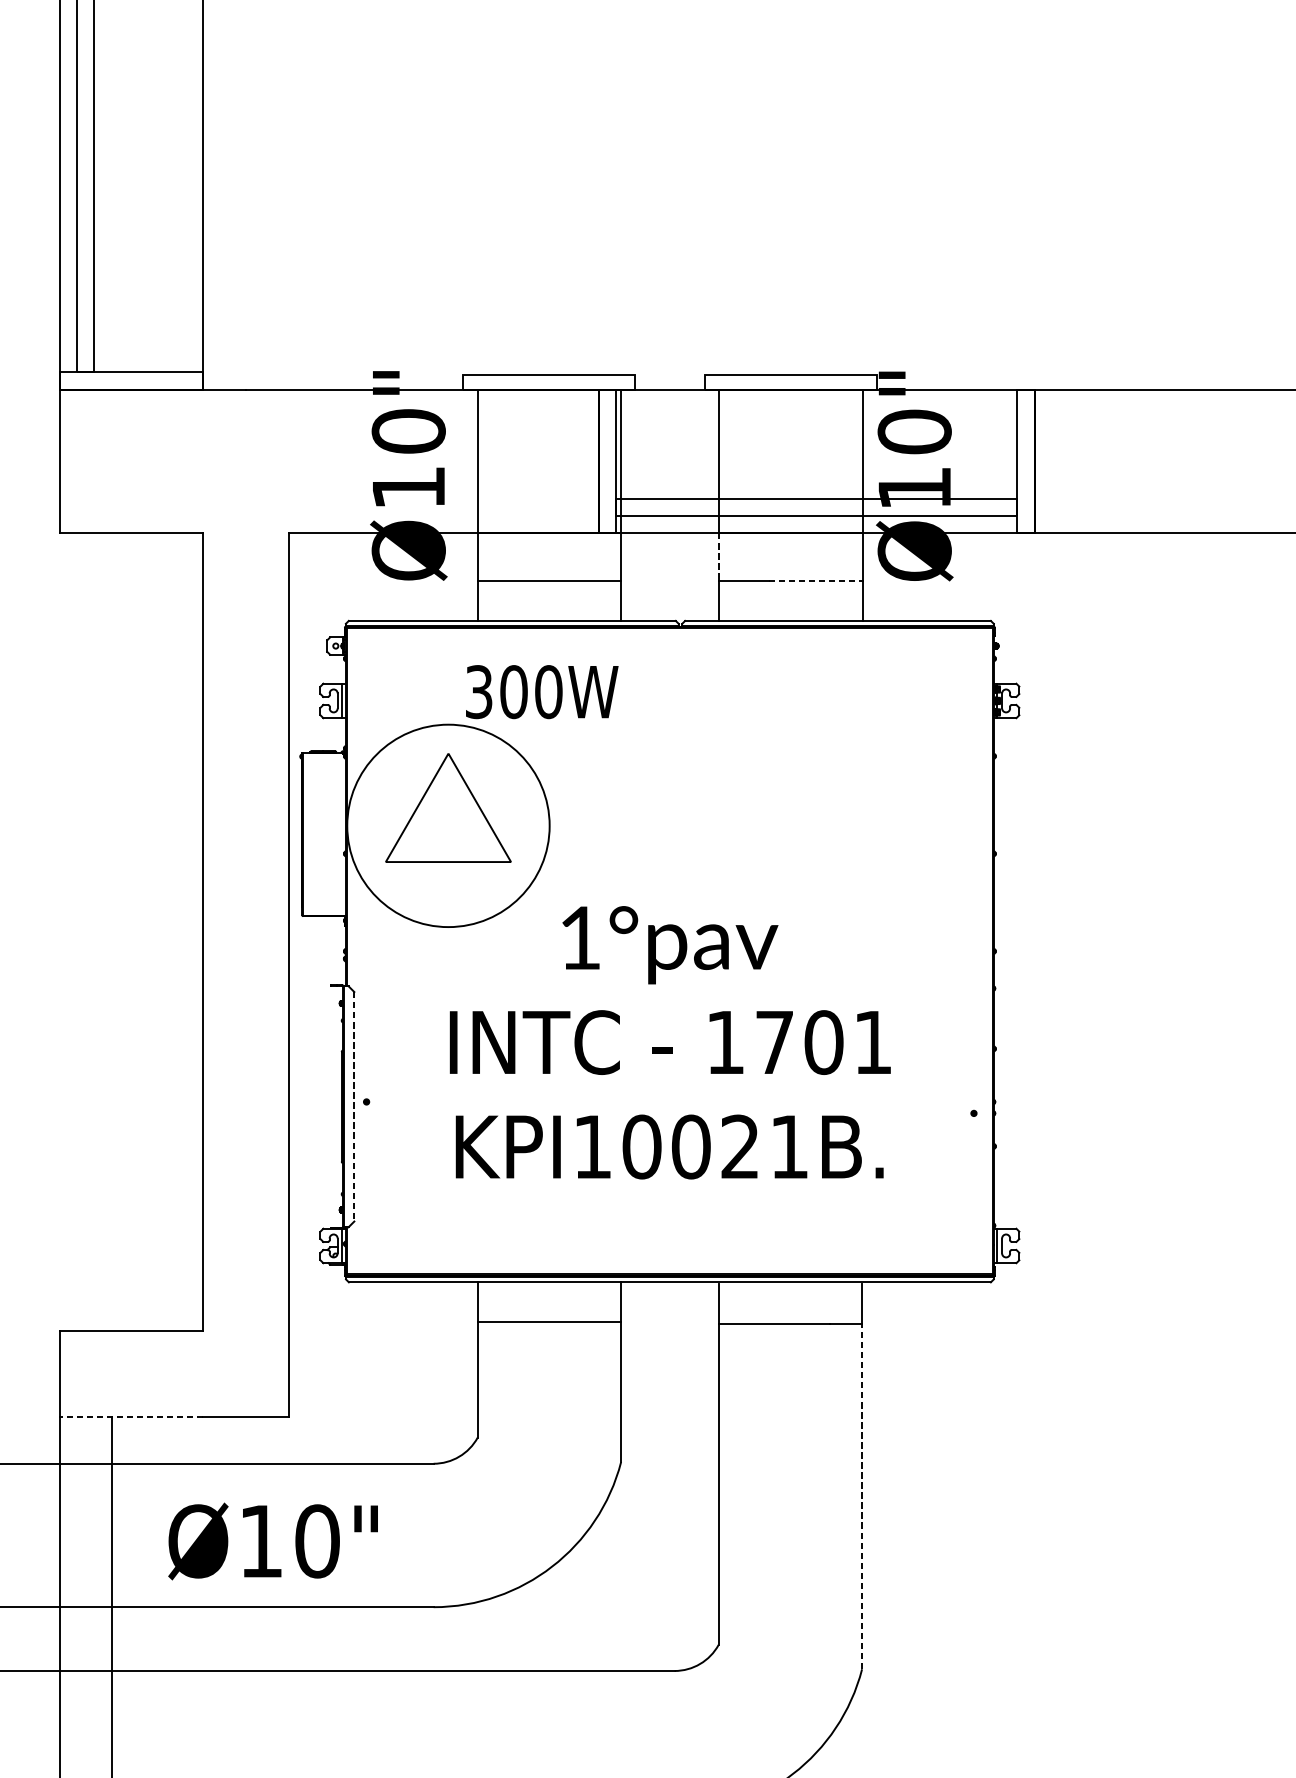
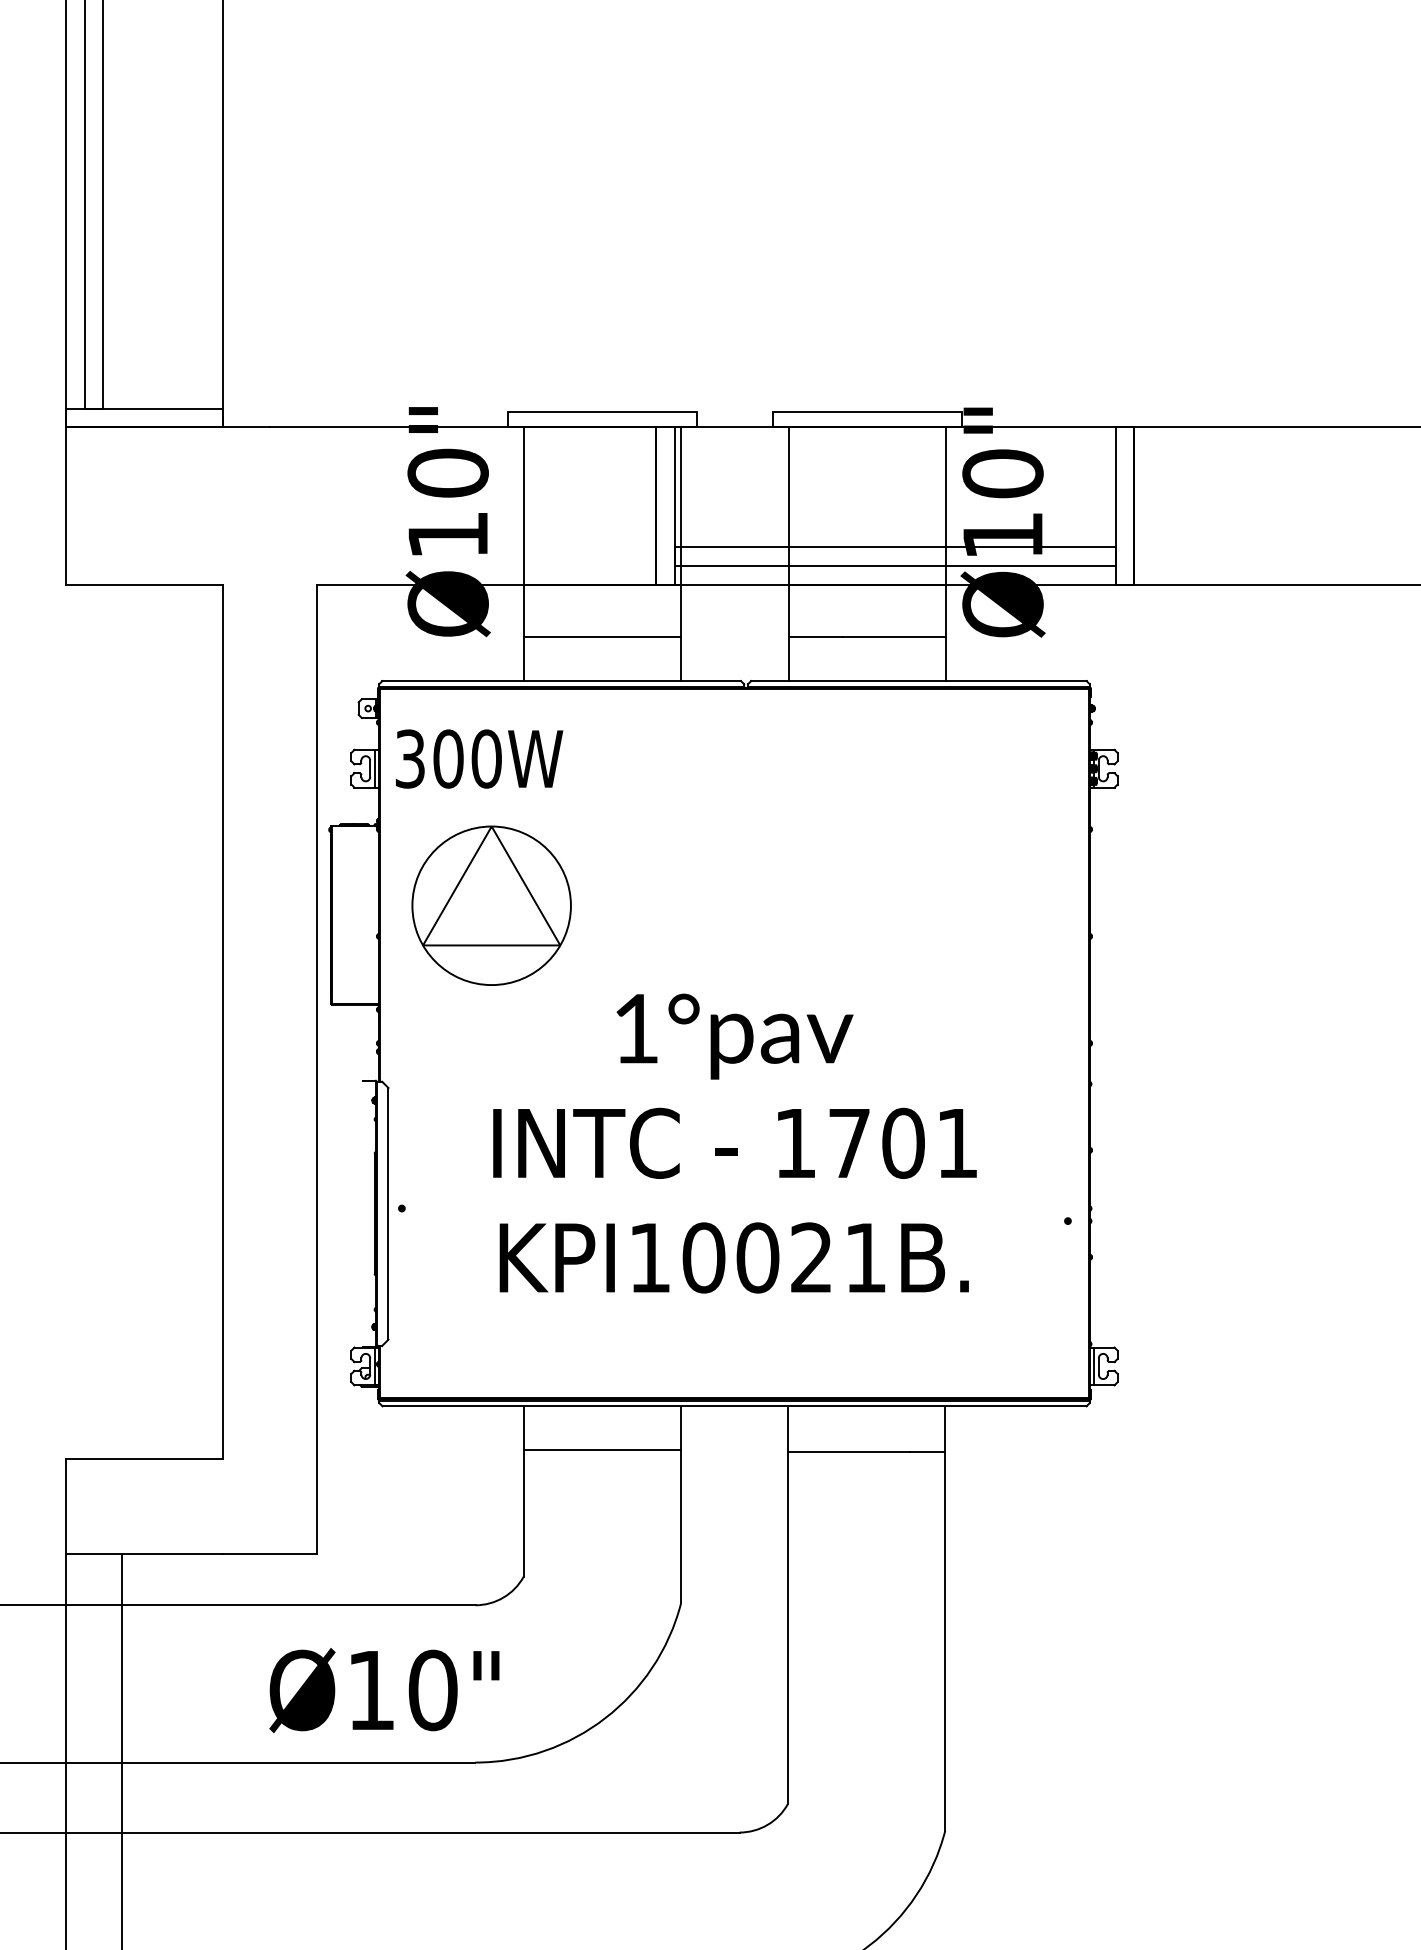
line: (719, 557) -> (788, 611), dashed -> solid
line: (815, 581) -> (894, 637), dashed -> solid
text: (542, 691) -> (479, 758), moved
circle: (448, 825) -> (491, 905), size x0.71
line: (354, 1106) -> (388, 1213), dashed -> solid
line: (131, 1416) -> (144, 1553), dashed -> solid
line: (862, 1495) -> (945, 1640), dashed -> solid
text: (273, 1541) -> (384, 1690), moved

